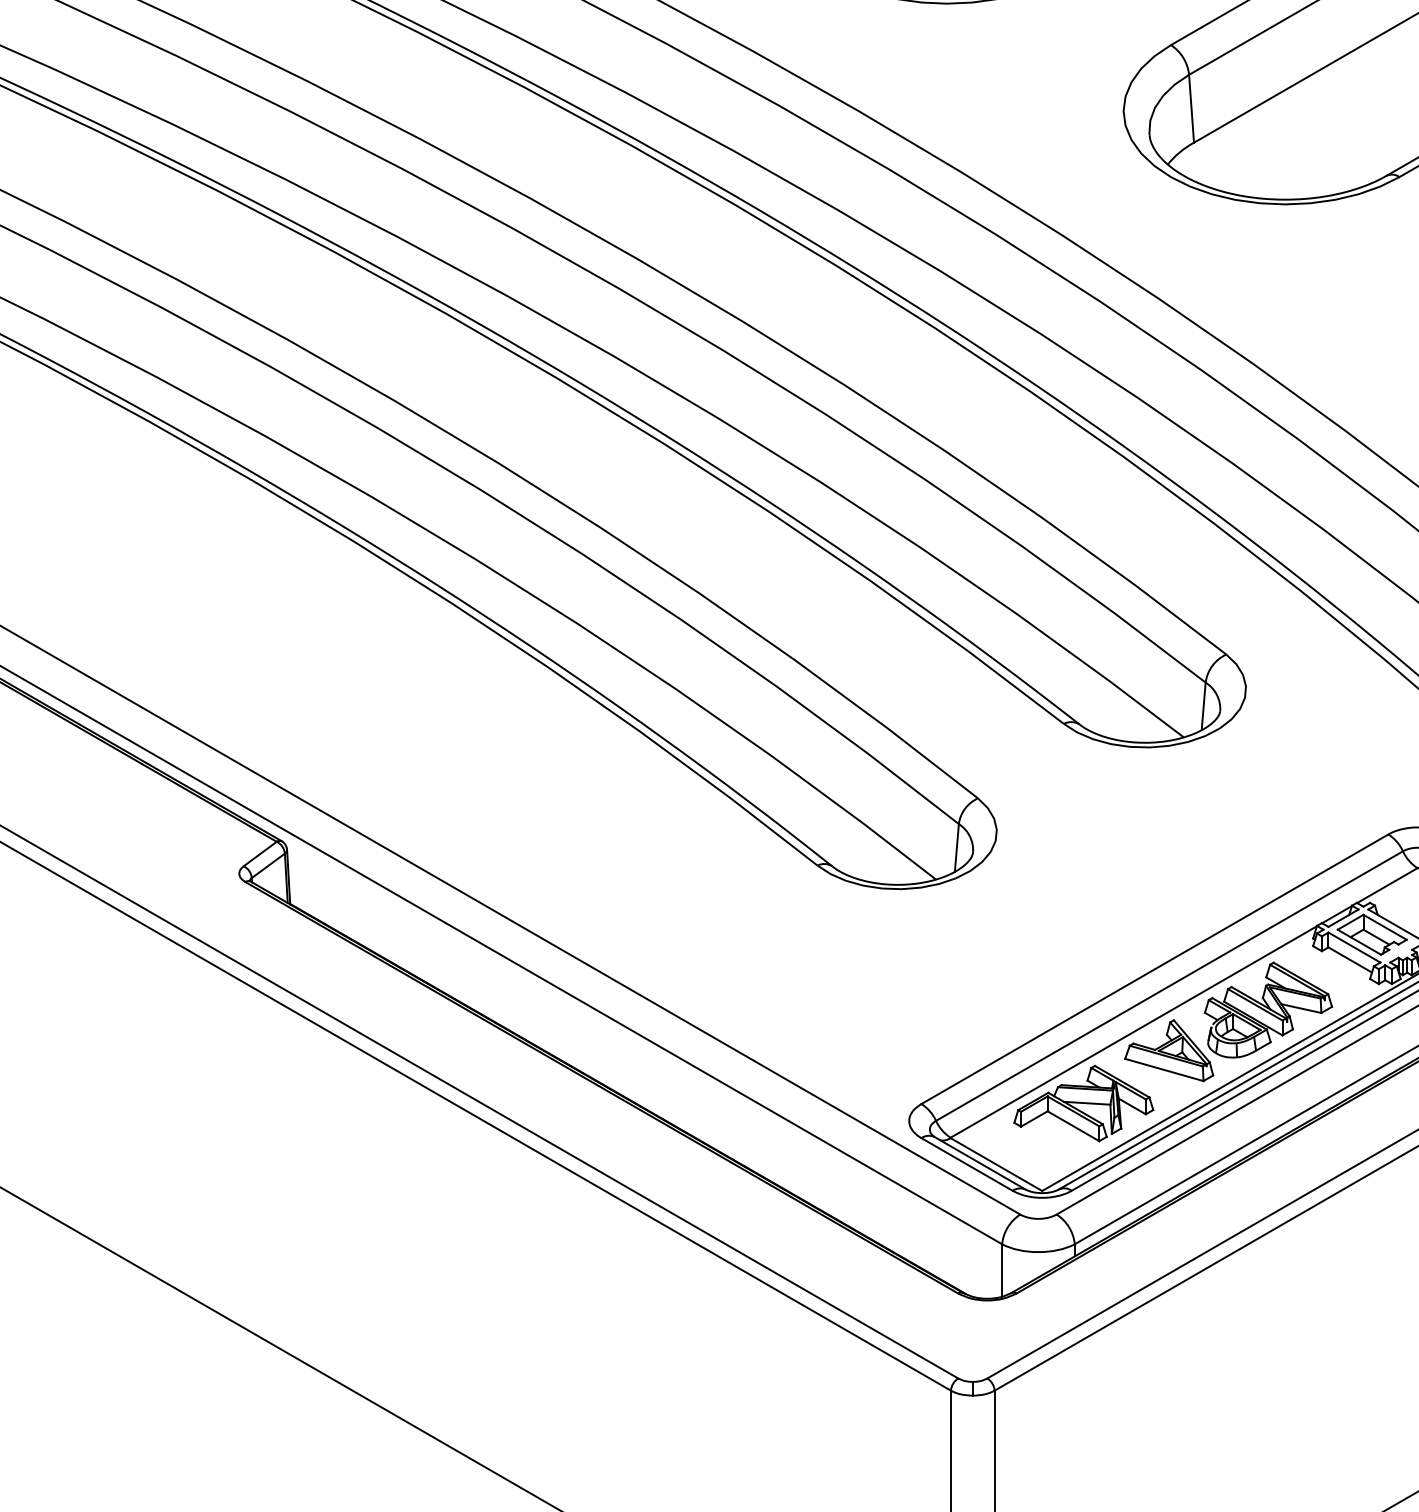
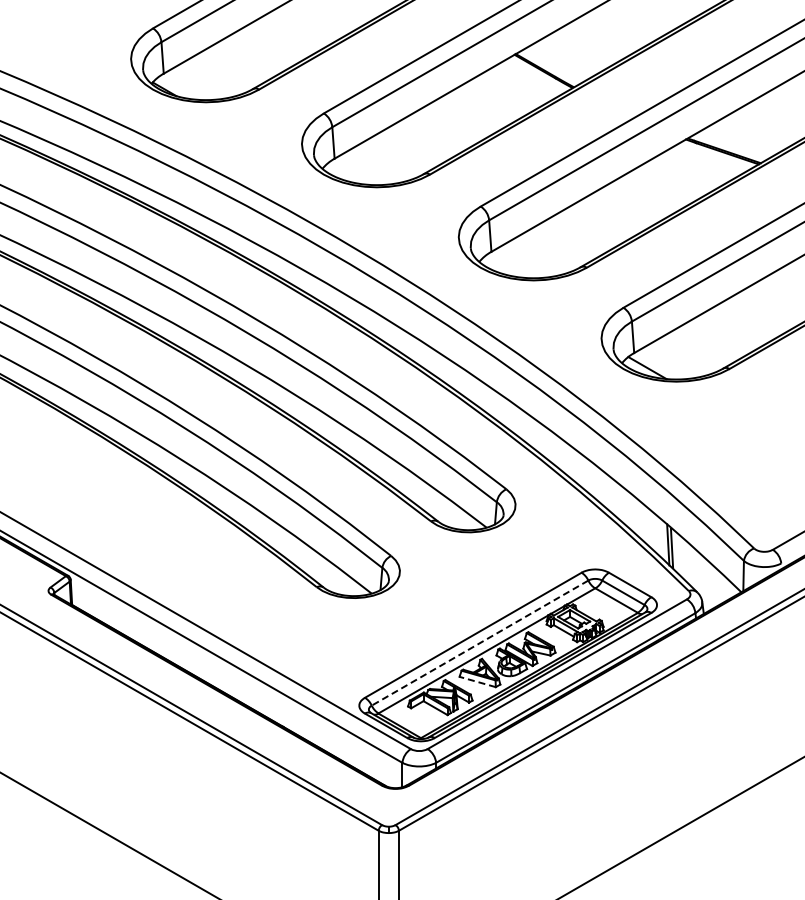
line: (1168, 986) -> (479, 643), solid -> dashed
line: (1163, 1068) -> (477, 681), solid -> dashed

